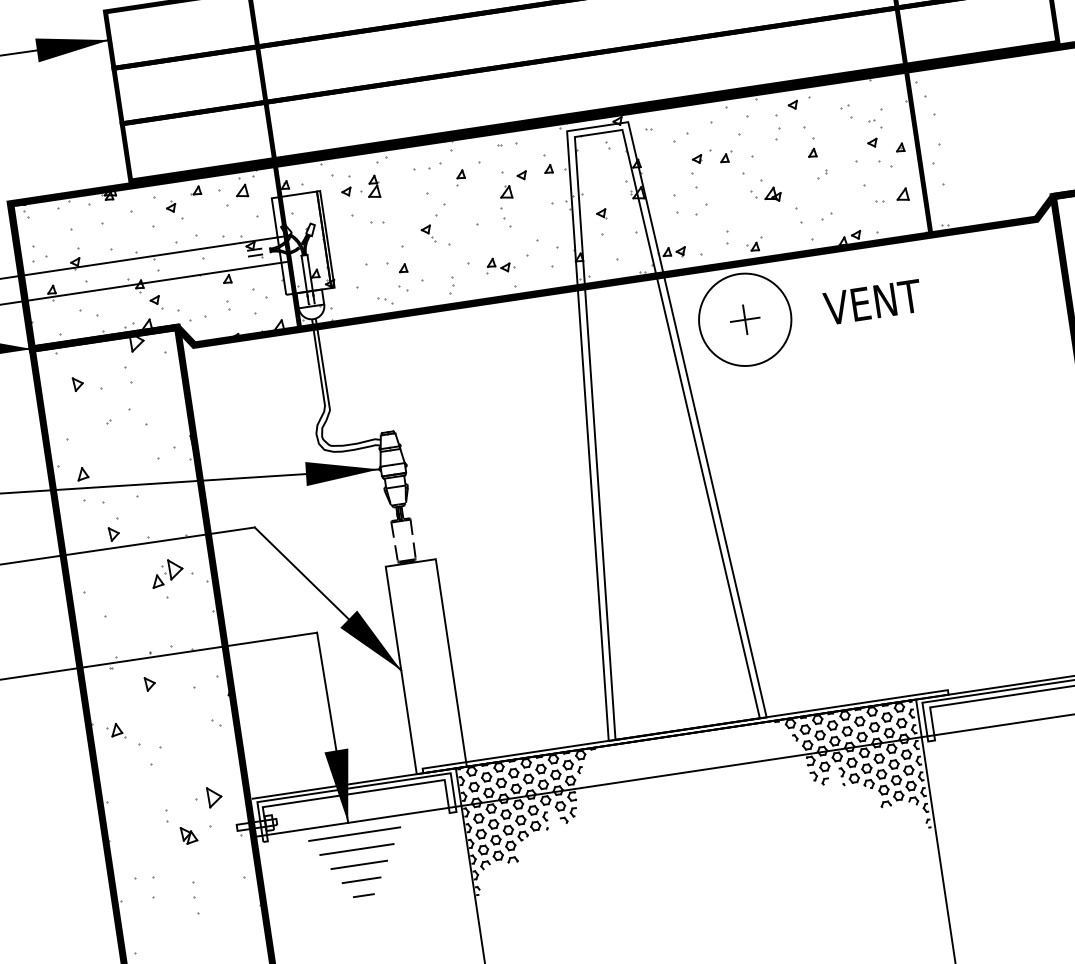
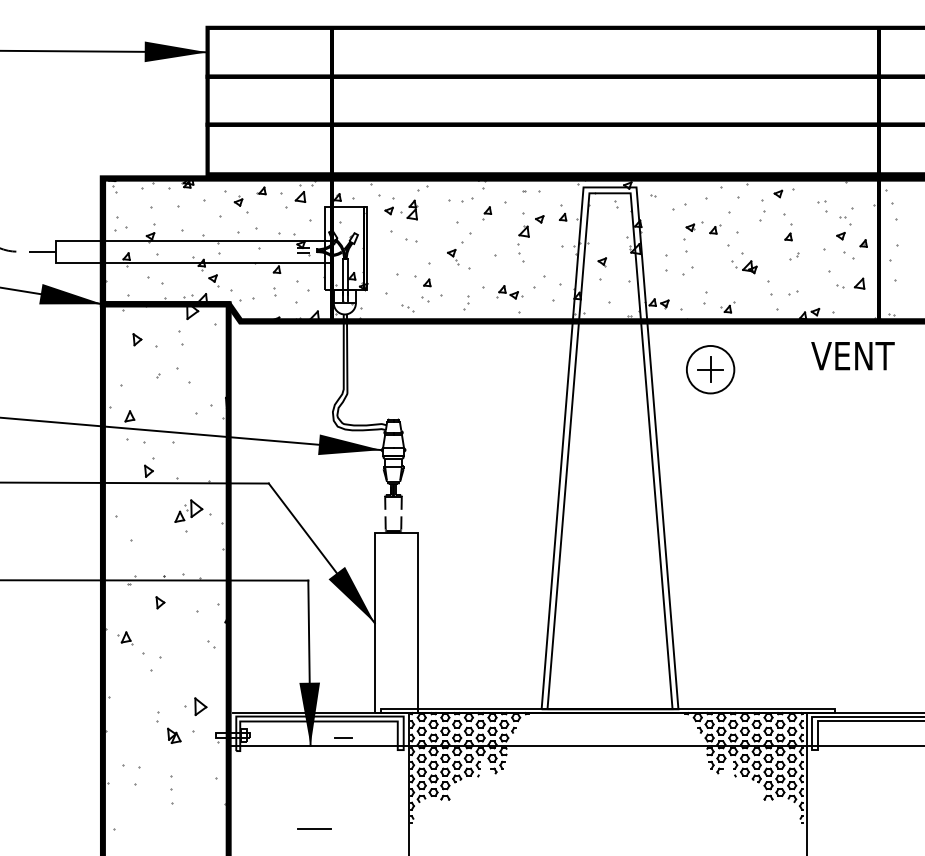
text: (872, 302) -> (852, 356), moved
circle: (745, 319) -> (710, 369), size x0.6
line: (354, 833) -> (314, 755), removed
line: (356, 849) -> (314, 769), removed
line: (359, 864) -> (314, 782), removed
line: (361, 879) -> (314, 828), moved
line: (363, 894) -> (343, 737), moved

